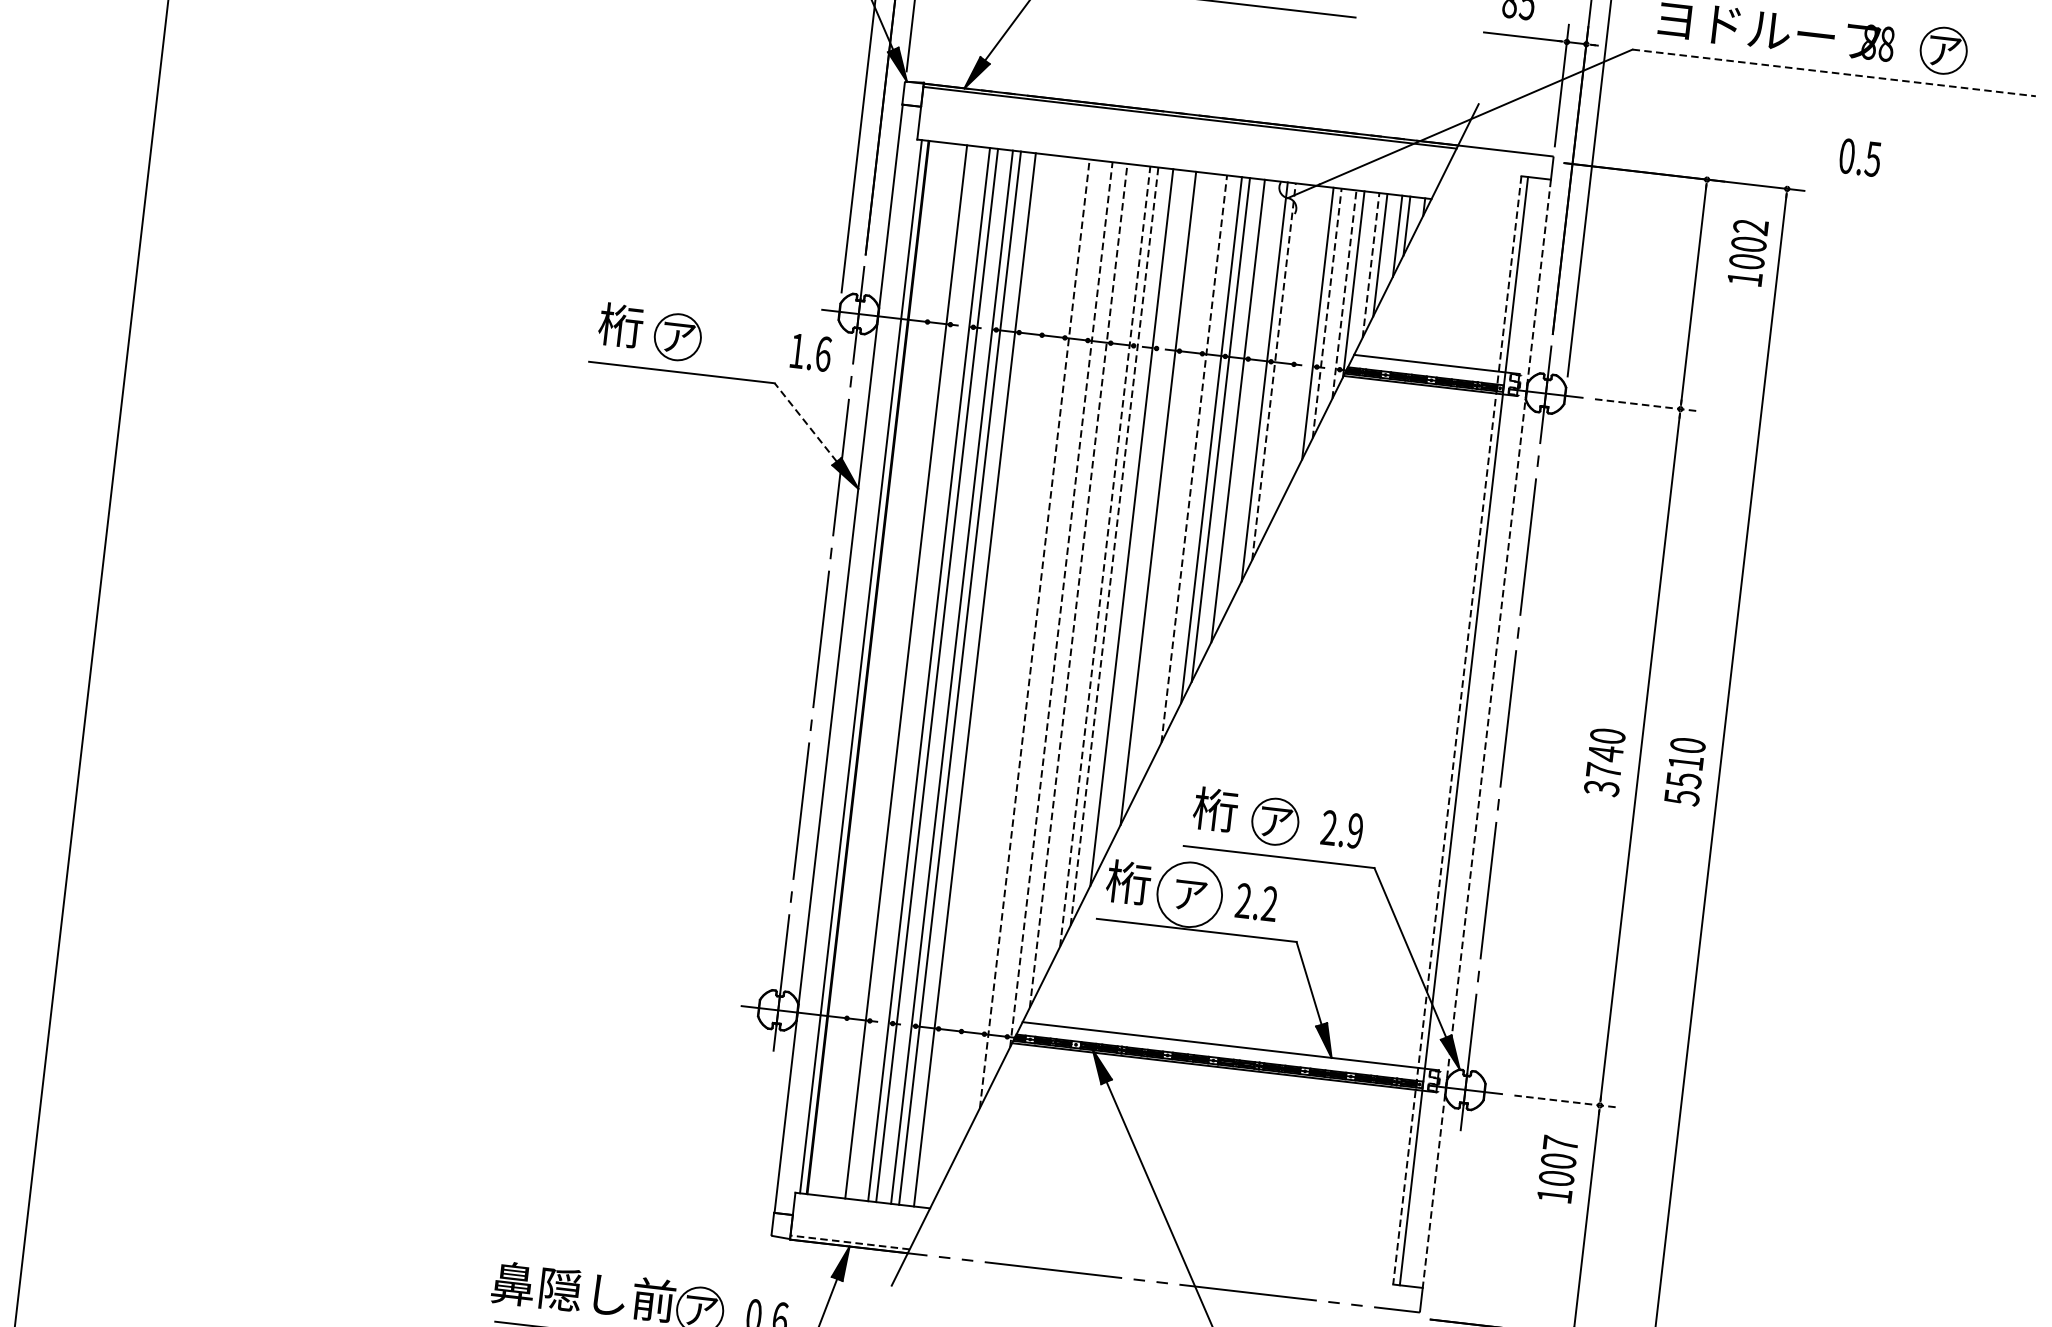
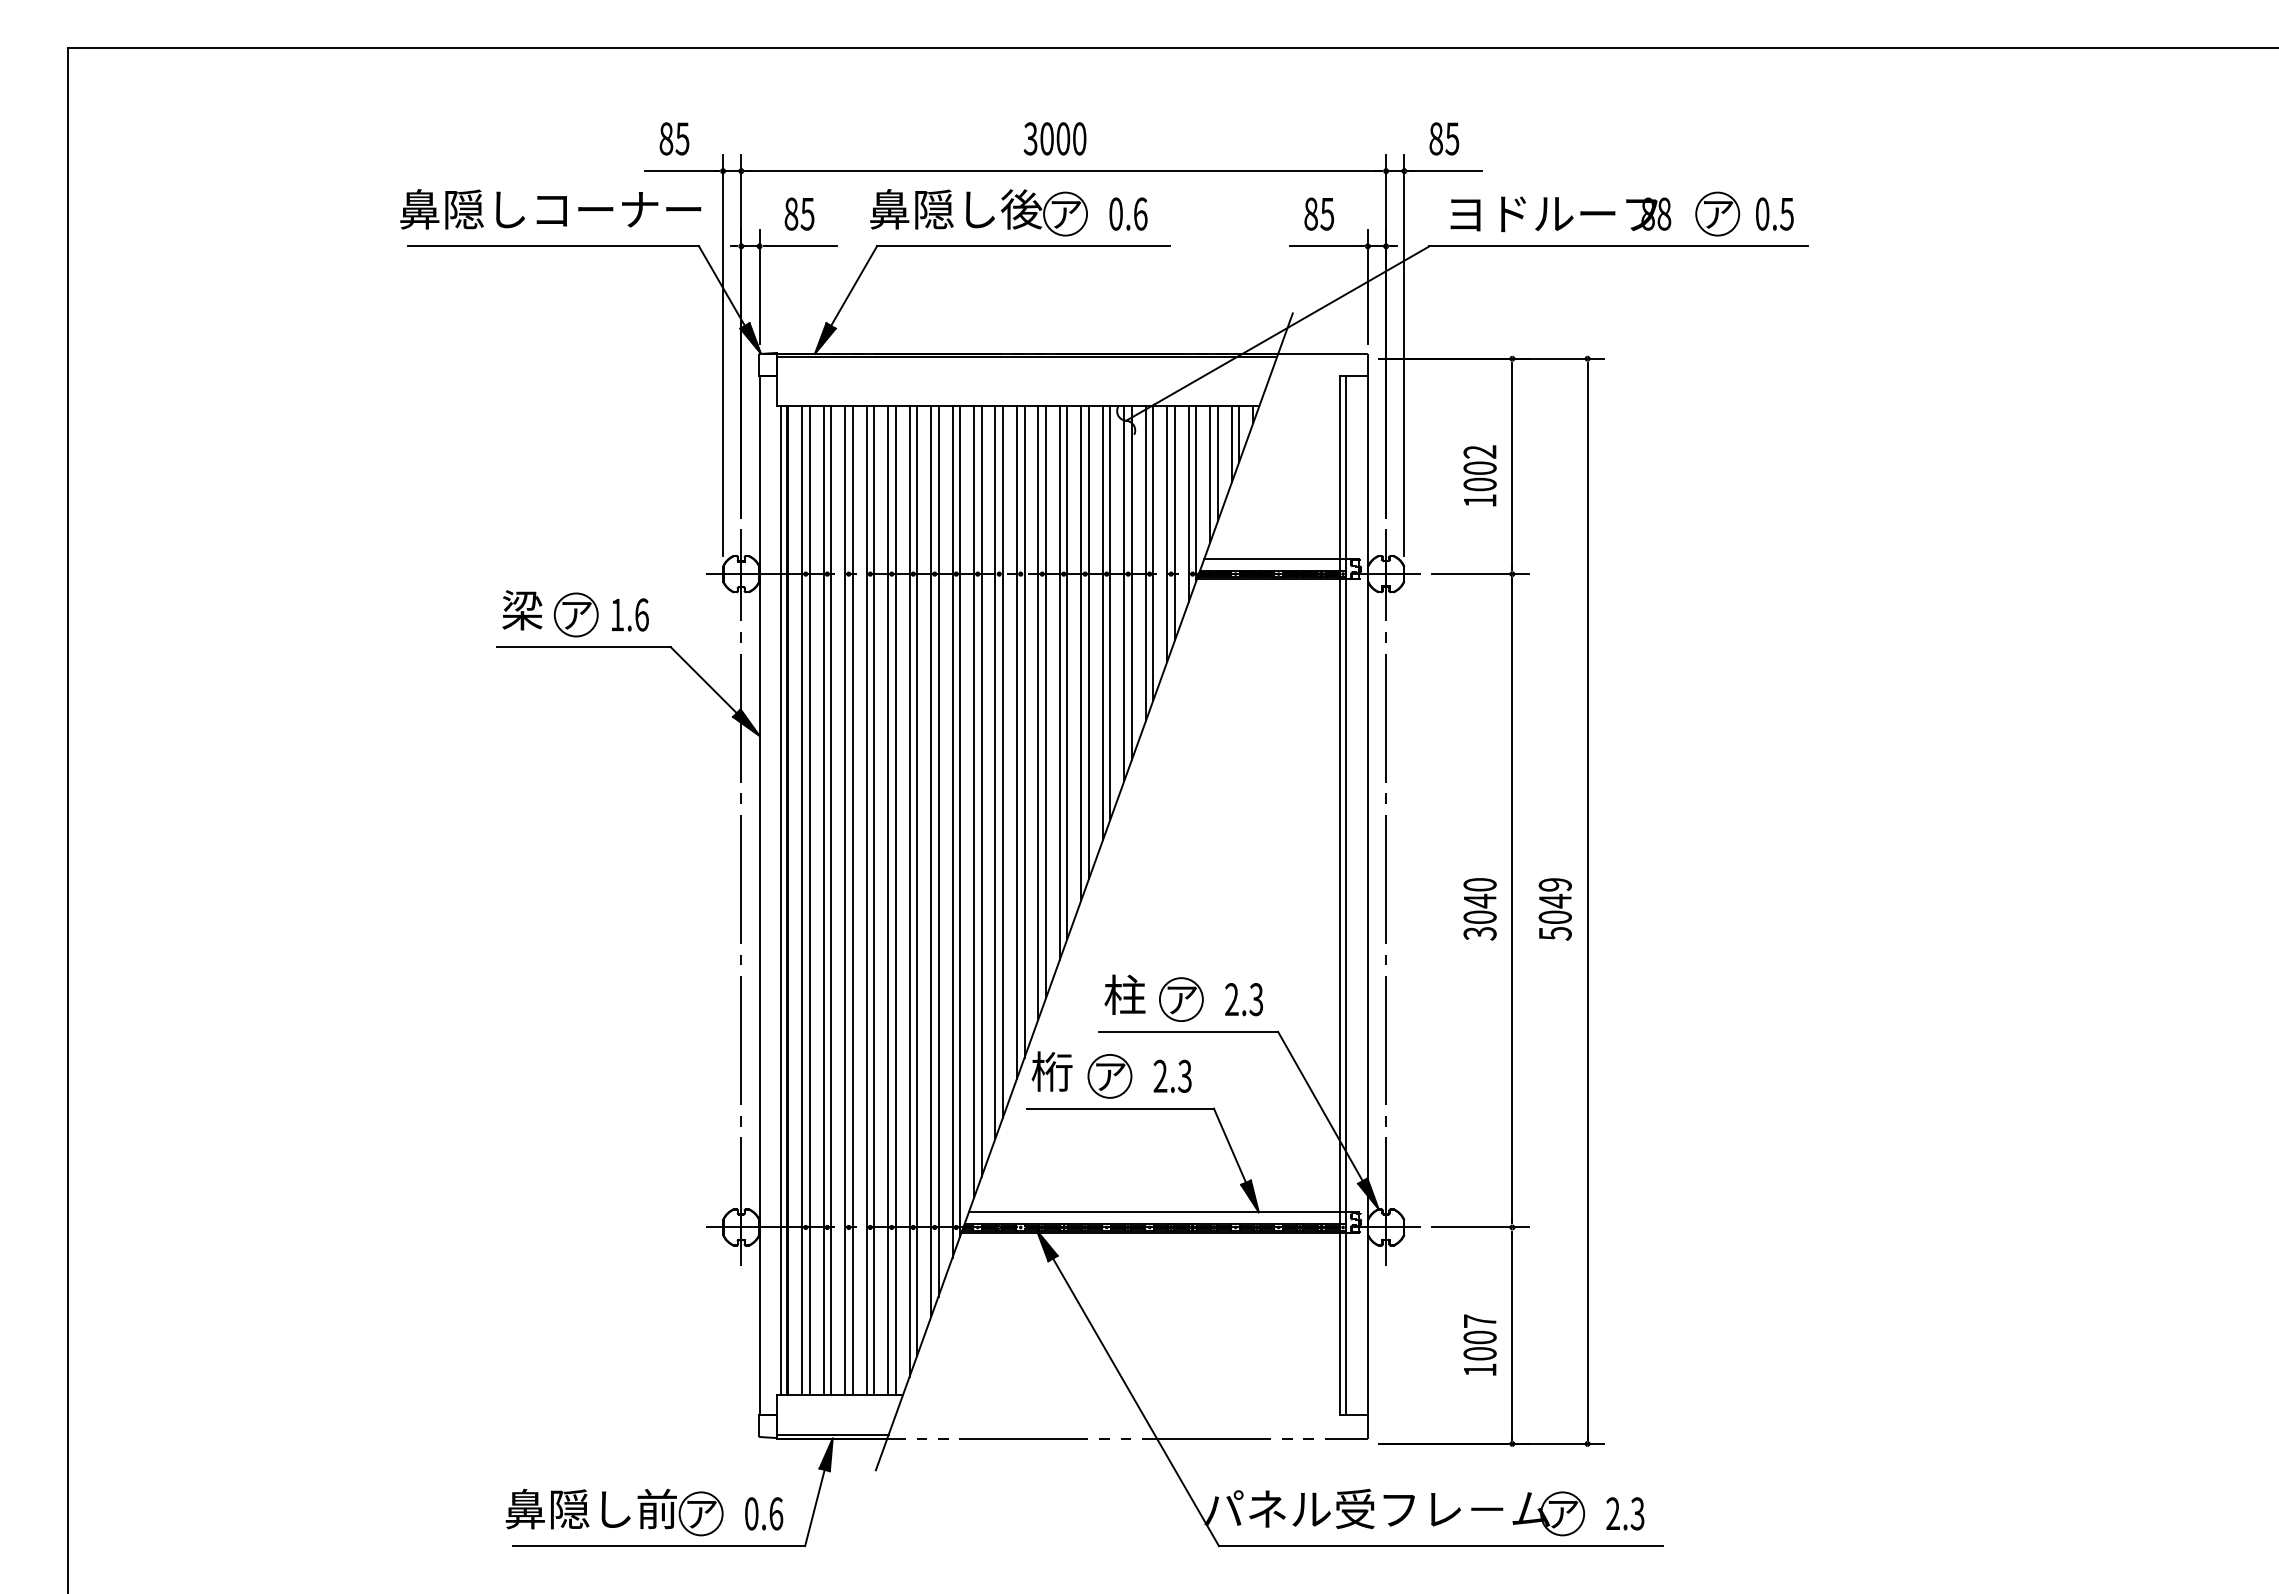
line: (1835, 73) -> (1619, 246), dashed -> solid
text: (1859, 157) -> (1774, 213), moved
text: (1747, 252) -> (1479, 475), moved
line: (1371, 265) -> (1210, 474), dashed -> solid
line: (1343, 295) -> (1188, 504), dashed -> solid
line: (1326, 312) -> (1174, 522), dashed -> solid
text: (620, 325) -> (521, 610), 桁 -> 梁
line: (1300, 342) -> (1153, 553), added
text: (811, 352) -> (630, 614), moved
line: (1290, 352) -> (1145, 563), added
line: (1273, 372) -> (1131, 583), dashed -> solid
line: (1247, 400) -> (1110, 612), added
line: (1646, 405) -> (1480, 574), dashed -> solid
line: (805, 422) -> (703, 680), dashed -> solid
line: (1194, 458) -> (1067, 671), dashed -> solid
line: (1184, 468) -> (1059, 682), added
line: (1167, 488) -> (1045, 702), added
line: (1141, 516) -> (1024, 731), added
line: (1115, 546) -> (1003, 761), dashed -> solid
line: (1105, 555) -> (995, 771), dashed -> solid
line: (1087, 575) -> (981, 791), added
line: (1078, 586) -> (973, 802), dashed -> solid
line: (1061, 604) -> (960, 821), dashed -> solid
line: (1052, 614) -> (952, 831), added
line: (1034, 632) -> (938, 850), dashed -> solid
line: (1026, 643) -> (931, 861), added
line: (1008, 663) -> (917, 881), added
line: (883, 669) -> (802, 900), added
line: (891, 670) -> (809, 900), added
line: (914, 672) -> (831, 900), added
line: (998, 673) -> (909, 891), added
line: (982, 680) -> (895, 900), added
line: (1457, 730) -> (1340, 895), dashed -> solid
line: (1486, 733) -> (1367, 895), dashed -> solid
text: (1685, 763) -> (1554, 901), 5510 -> 5049
text: (1603, 769) -> (1479, 916), 3740 -> 3040
text: (1215, 809) -> (1124, 994), 桁 -> 柱
text: (1355, 830) -> (1256, 999), 2.9 -> 2.3
circle: (1189, 893) -> (1109, 1075), size x0.71
text: (1269, 904) -> (1184, 1076), 2.2 -> 2.3
line: (1565, 1101) -> (1480, 1227), dashed -> solid
text: (1557, 1168) -> (1479, 1344), moved
line: (849, 1242) -> (832, 1434), dashed -> solid

